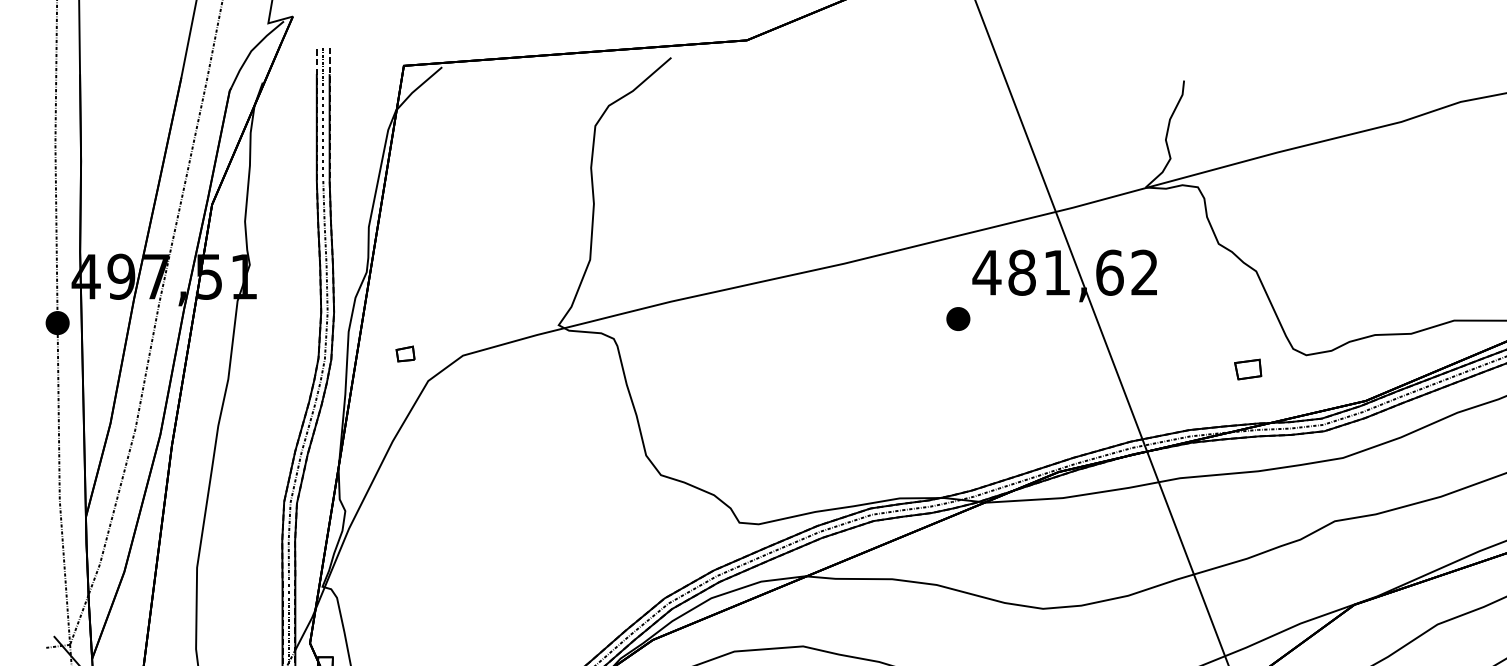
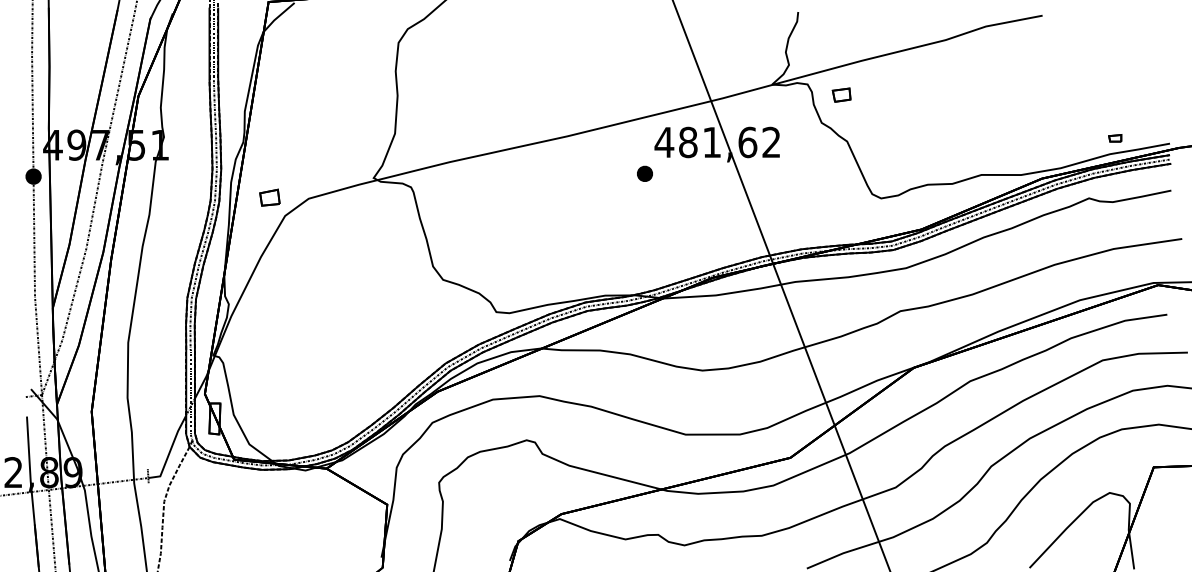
part: (405, 353) -> (269, 197), size x1.6
part: (1247, 368) -> (841, 94), moved

